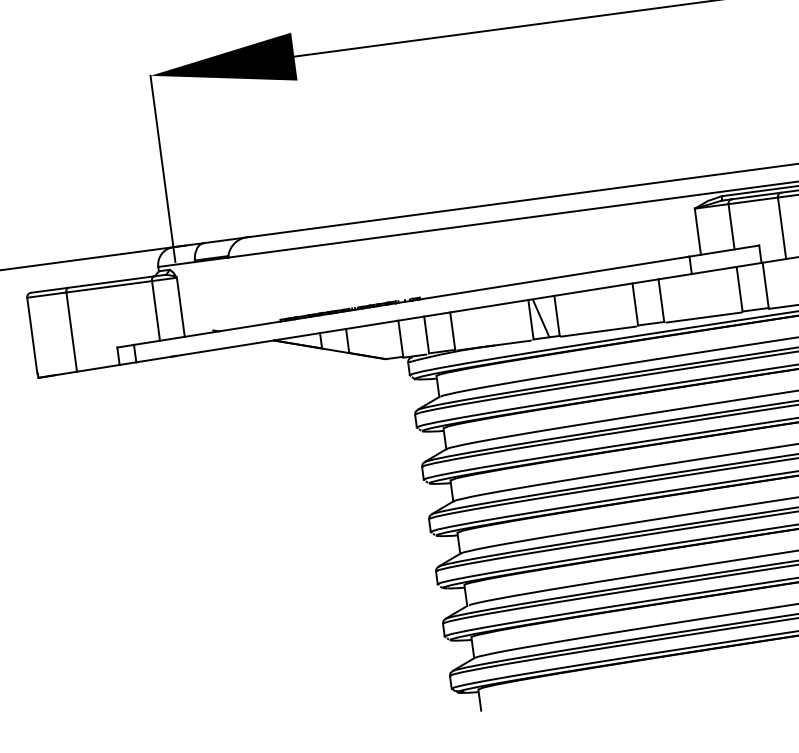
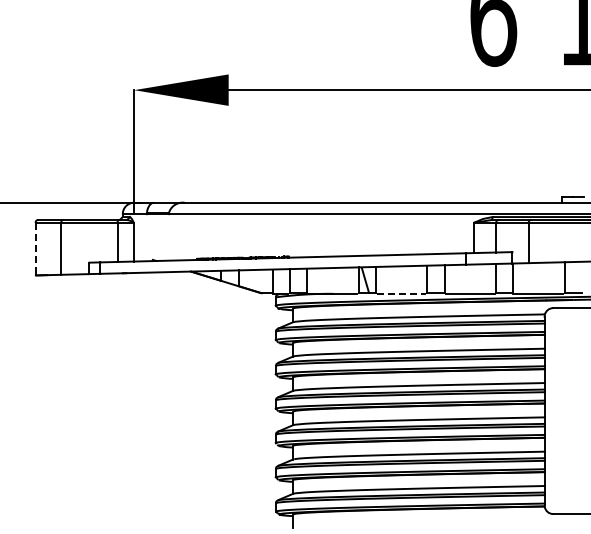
line: (598, 331) -> (401, 293), solid -> dashed
line: (32, 335) -> (35, 247), solid -> dashed

